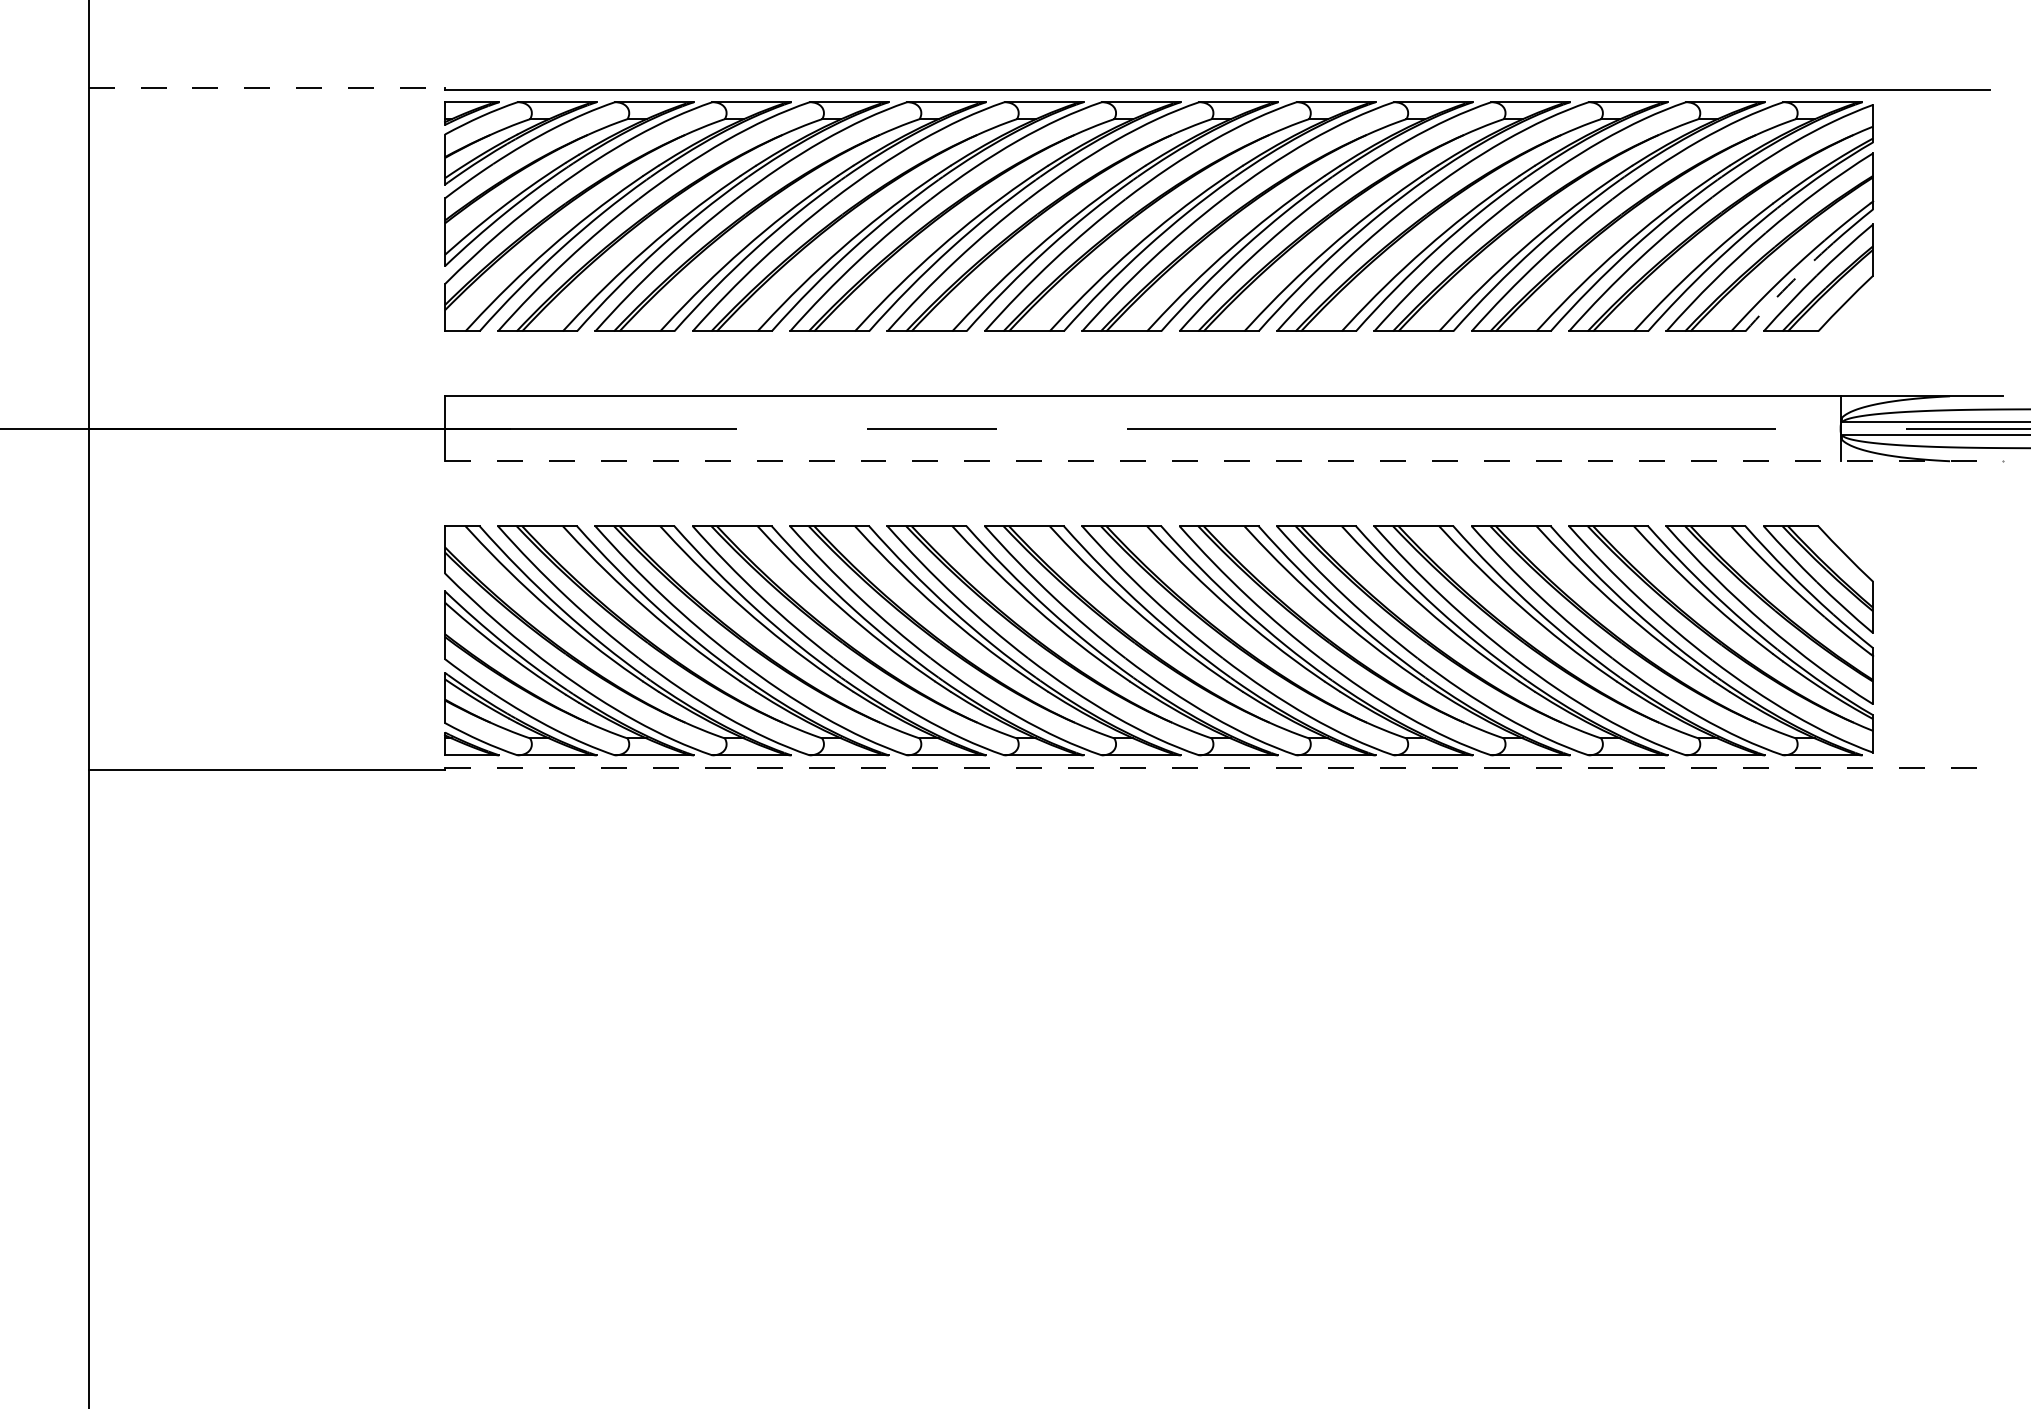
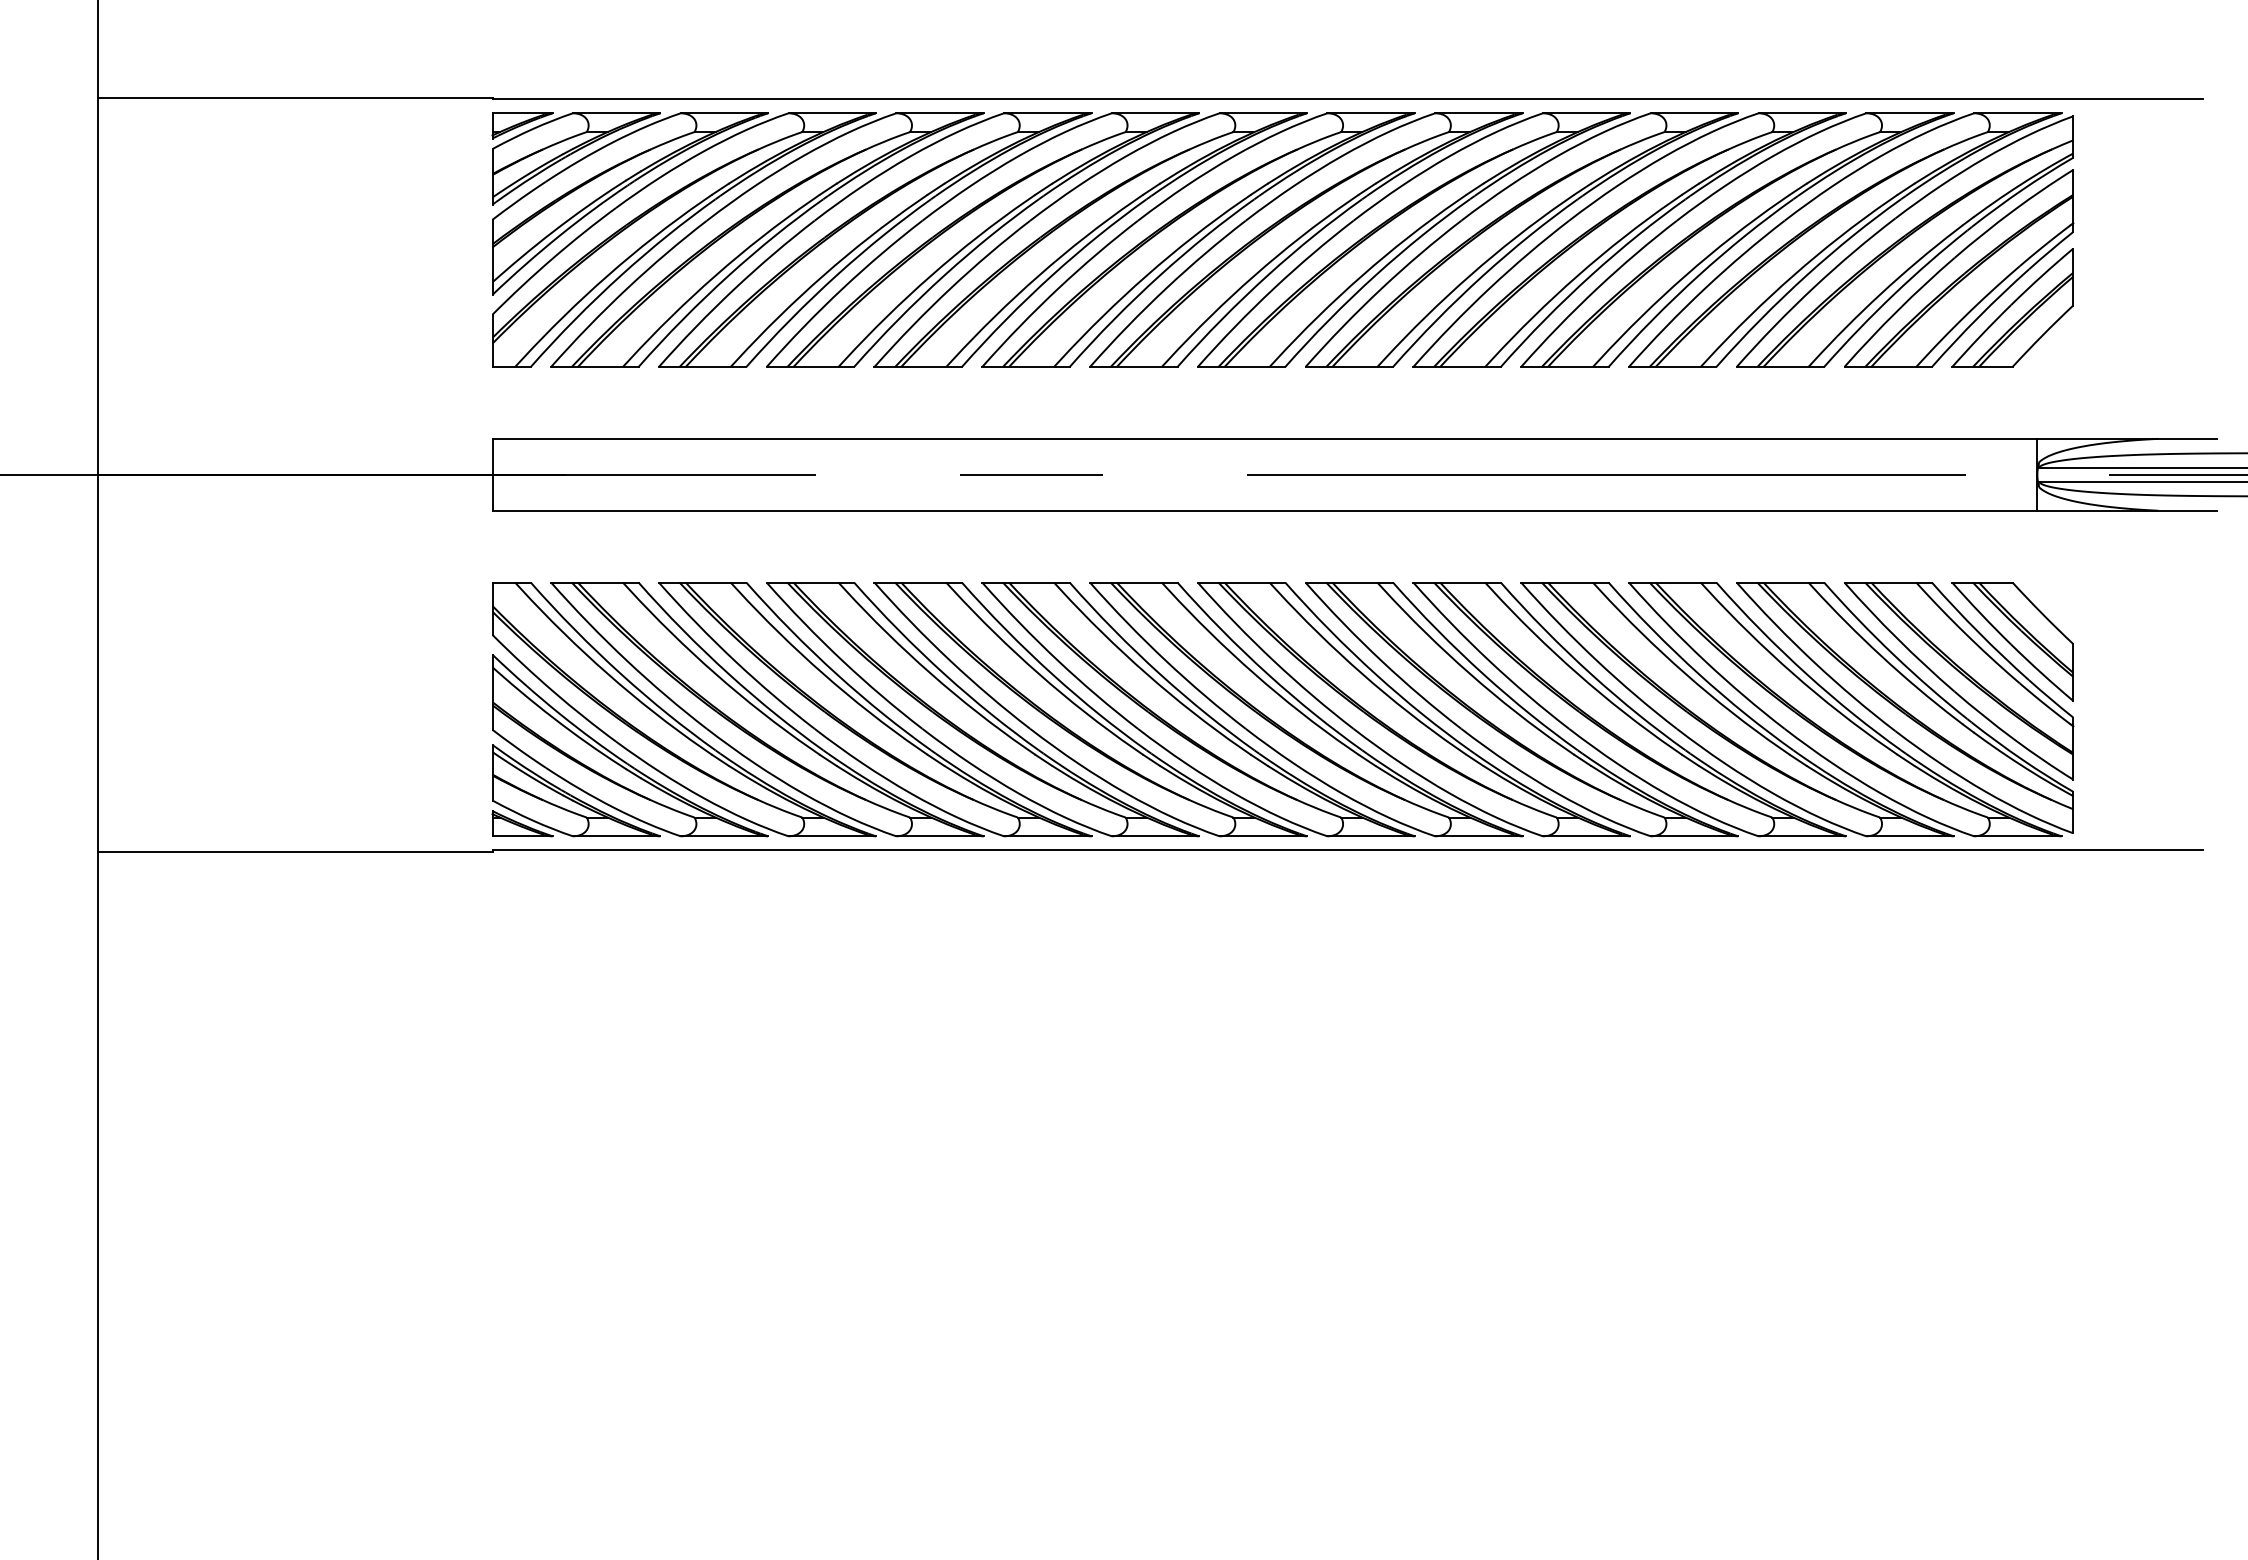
line: (267, 87) -> (295, 97), dashed -> solid
arc: (1788, 285) -> (1979, 316), dashed -> solid
line: (1224, 461) -> (1355, 510), dashed -> solid
line: (1218, 768) -> (1348, 850), dashed -> solid

